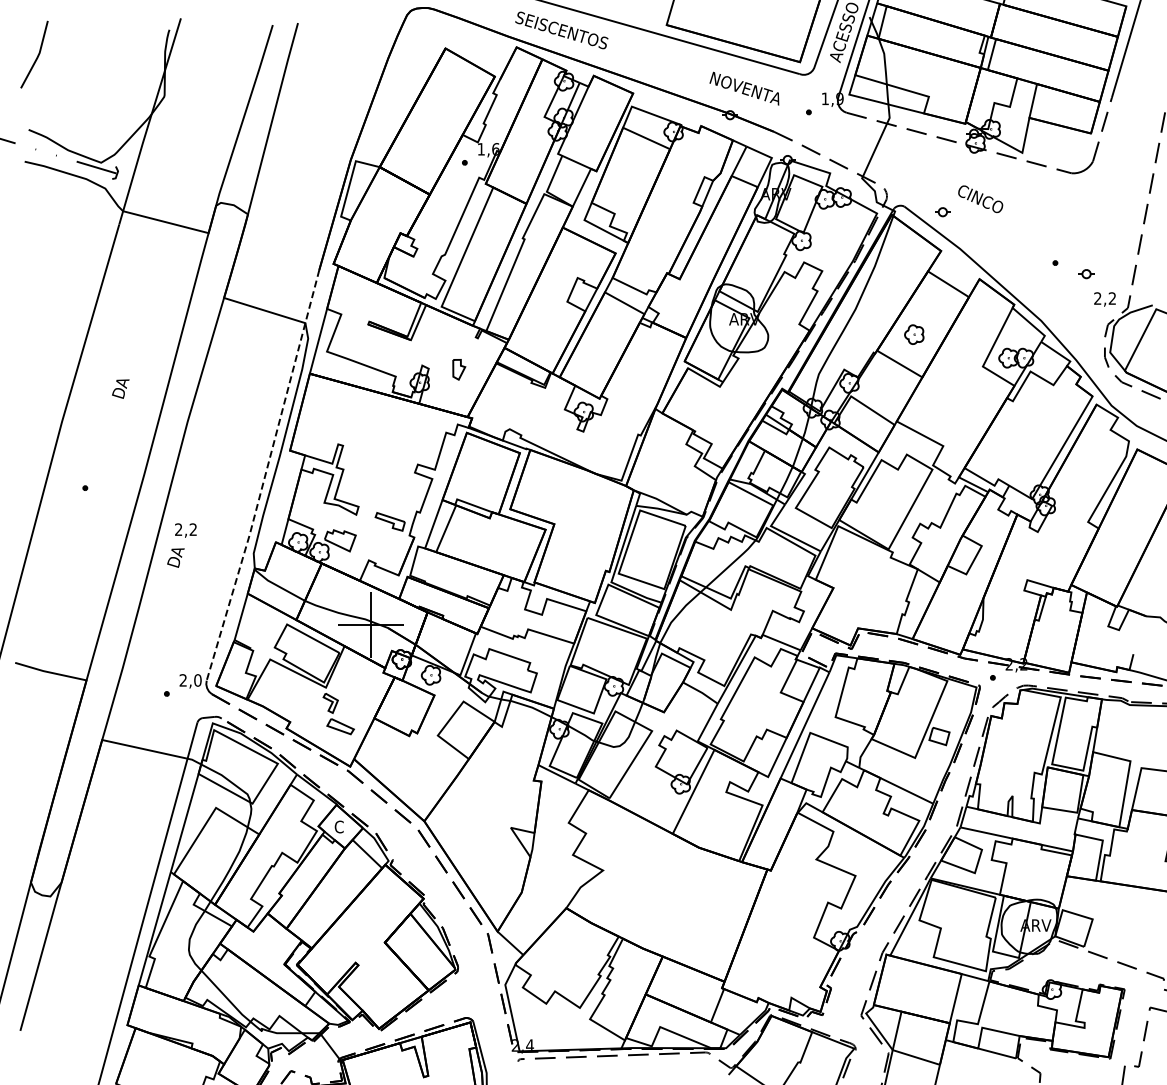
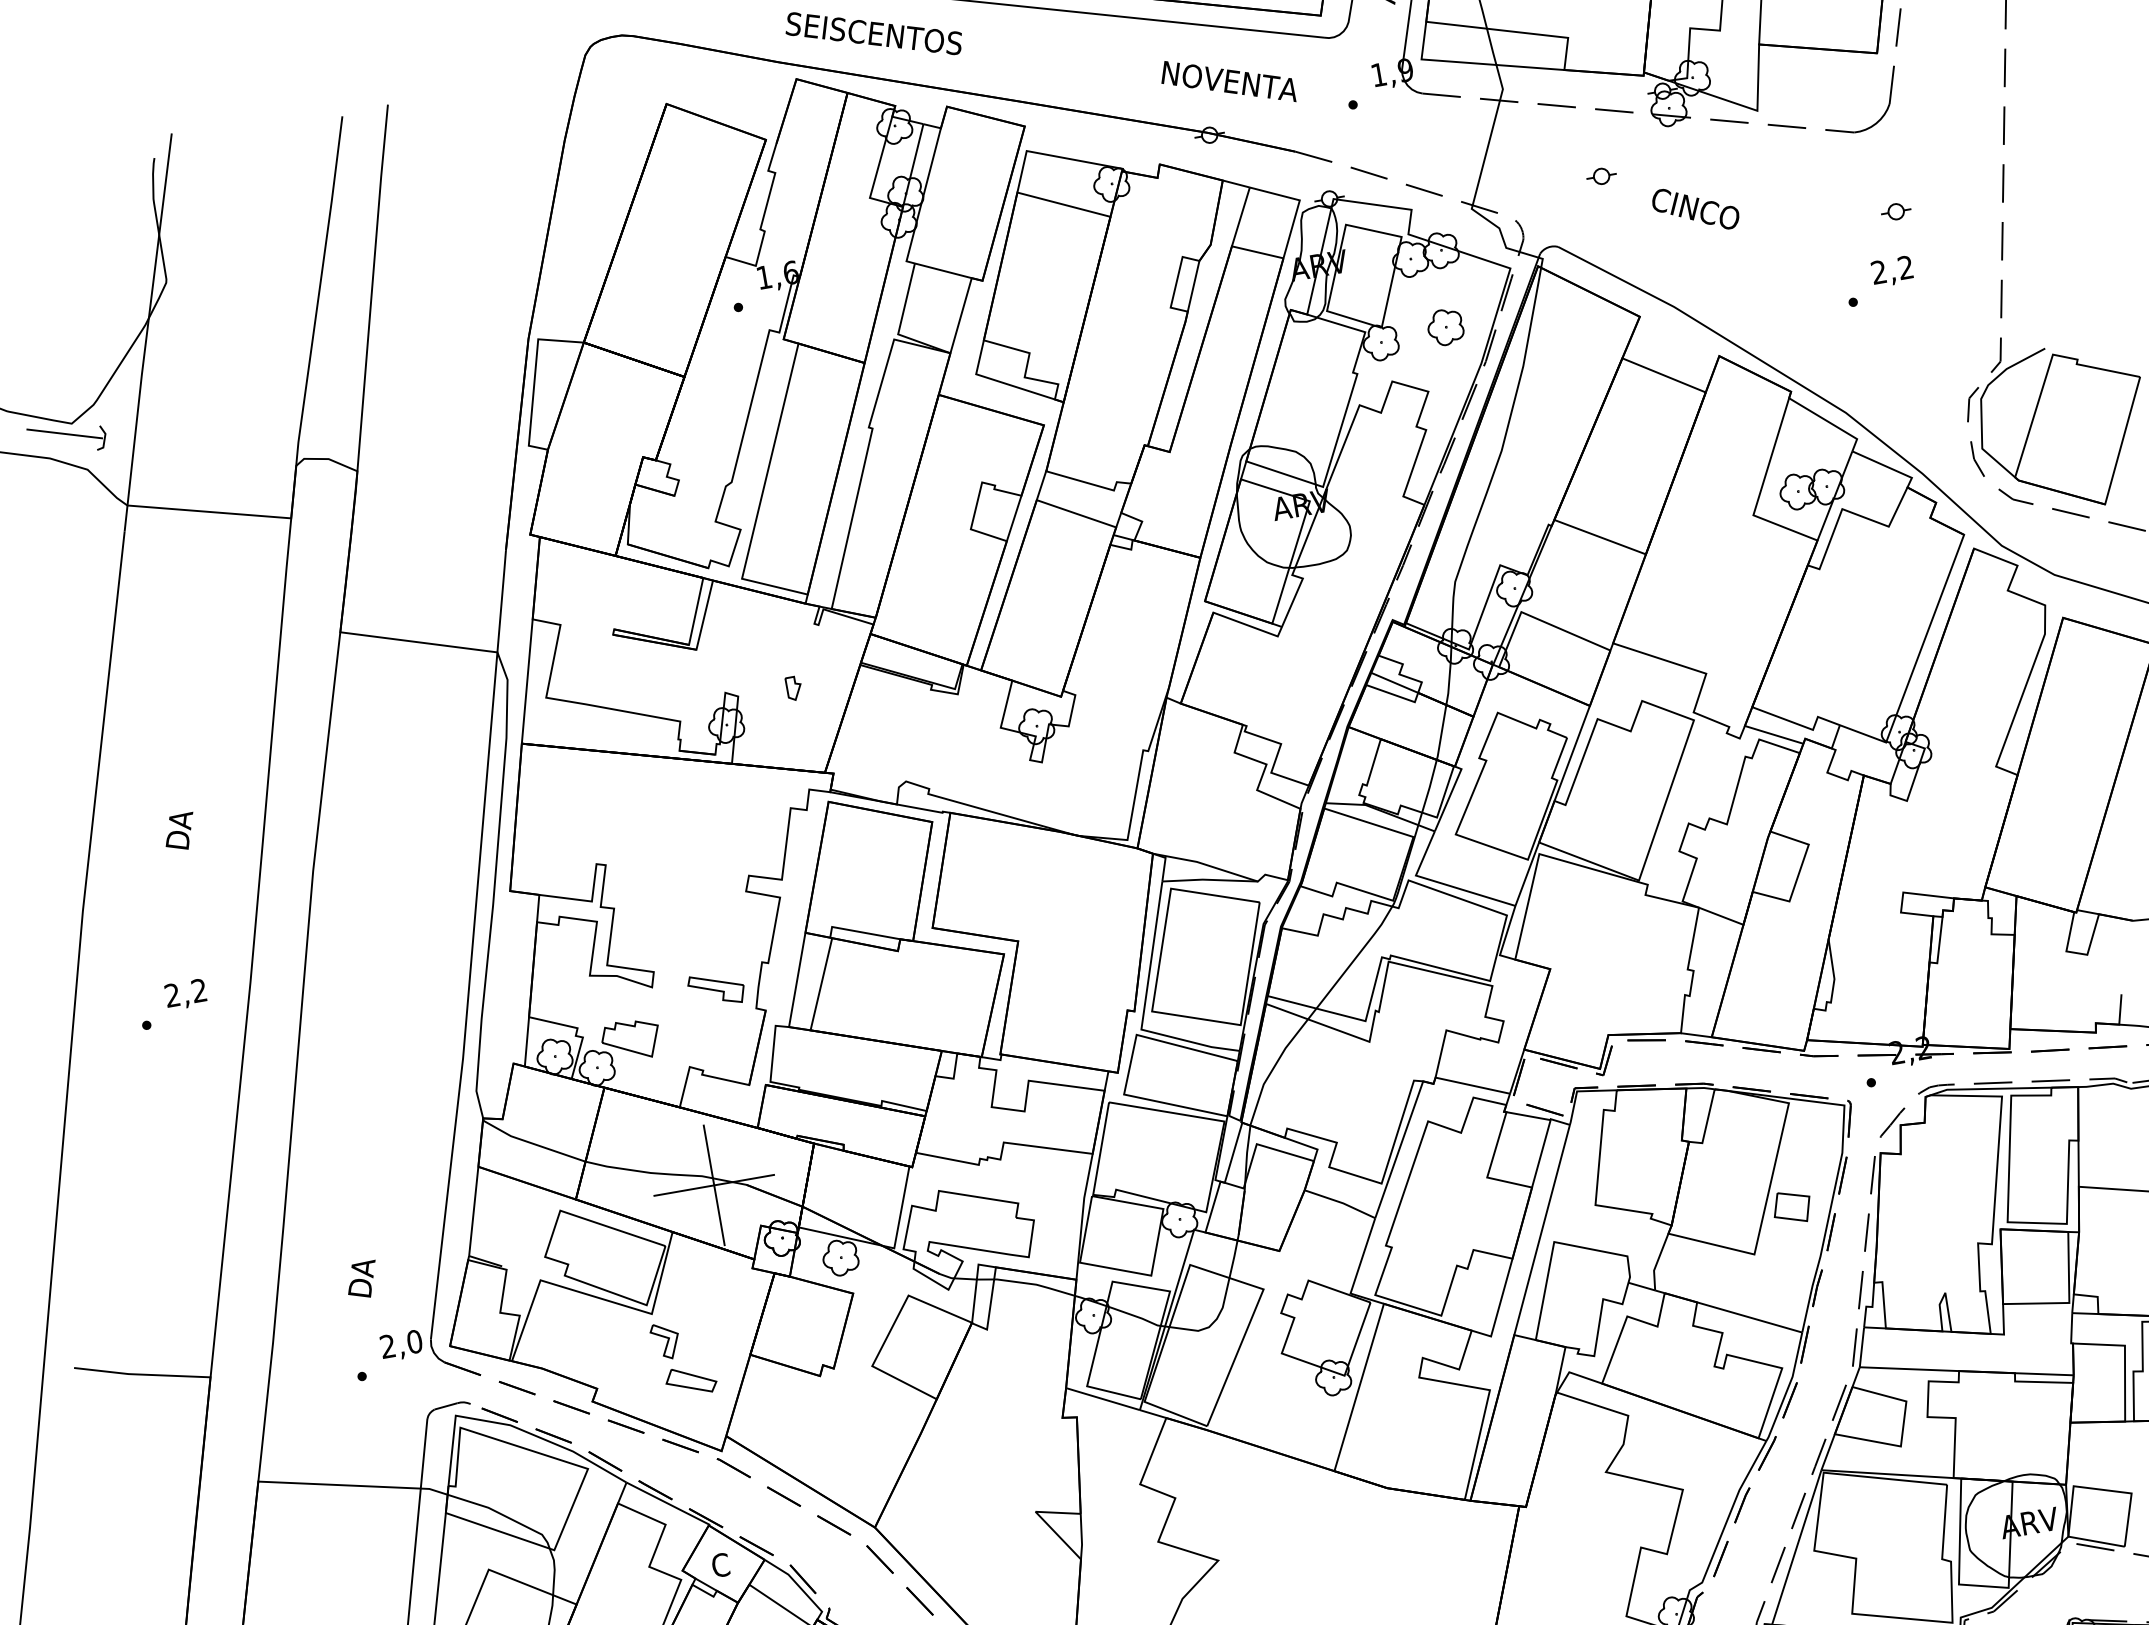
part: (942, 212) -> (1601, 177), moved
part: (1086, 274) -> (1896, 212), moved
text: (1104, 299) -> (1891, 271), moved
part: (914, 334) -> (1445, 326), moved
part: (458, 369) -> (792, 688), size x0.62
line: (265, 476) -> (473, 946), dashed -> solid
text: (185, 530) -> (185, 994), moved
text: (175, 557) -> (361, 1279), moved

